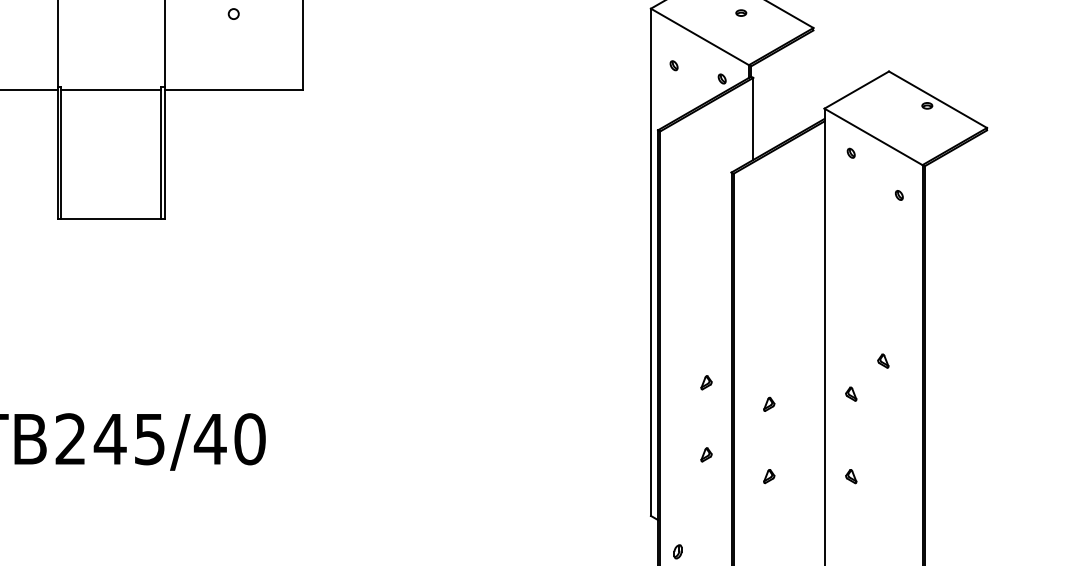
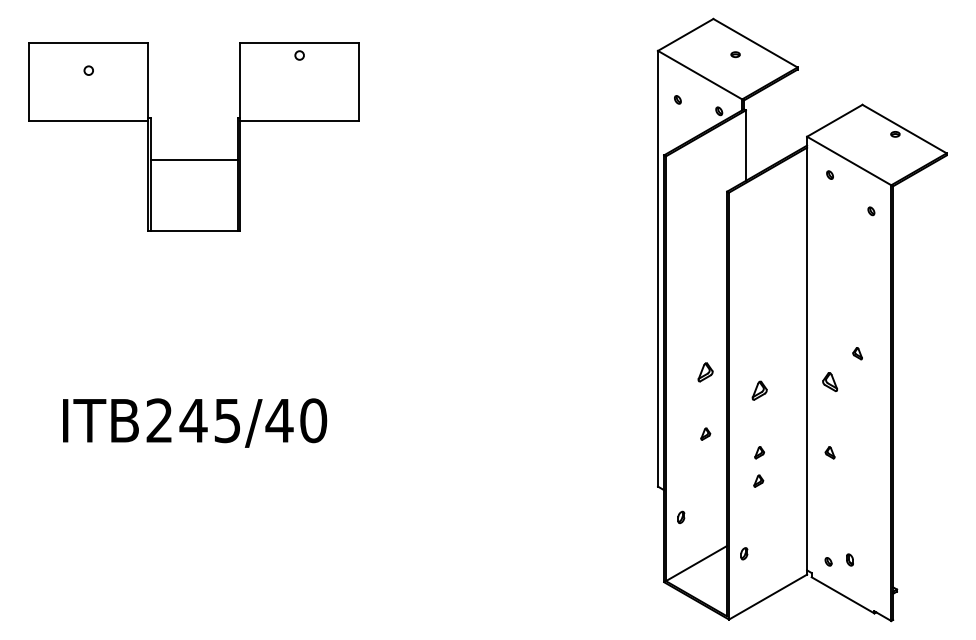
line: (110, 89) -> (193, 159), moved
part: (706, 381) -> (705, 371), size x1.6
part: (850, 393) -> (829, 381), size x1.6
part: (769, 404) -> (759, 390), size x1.6
part: (767, 508) -> (758, 480), added

